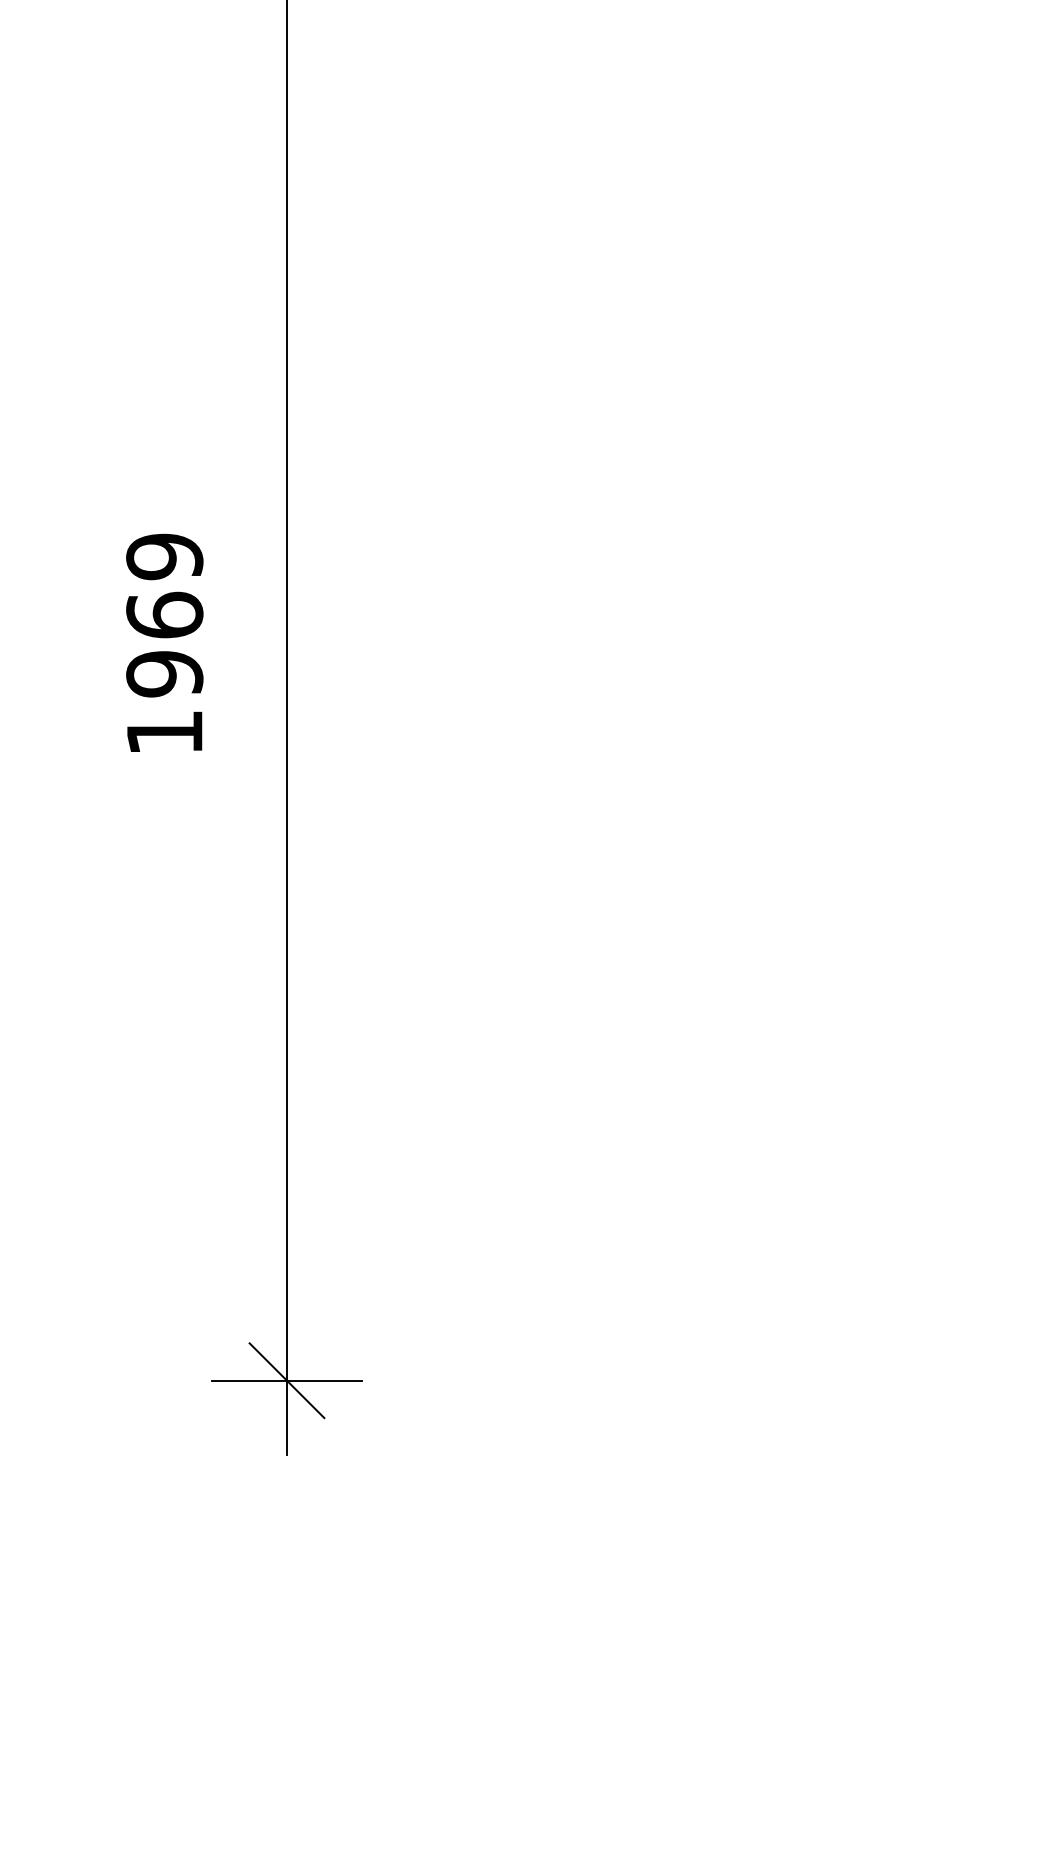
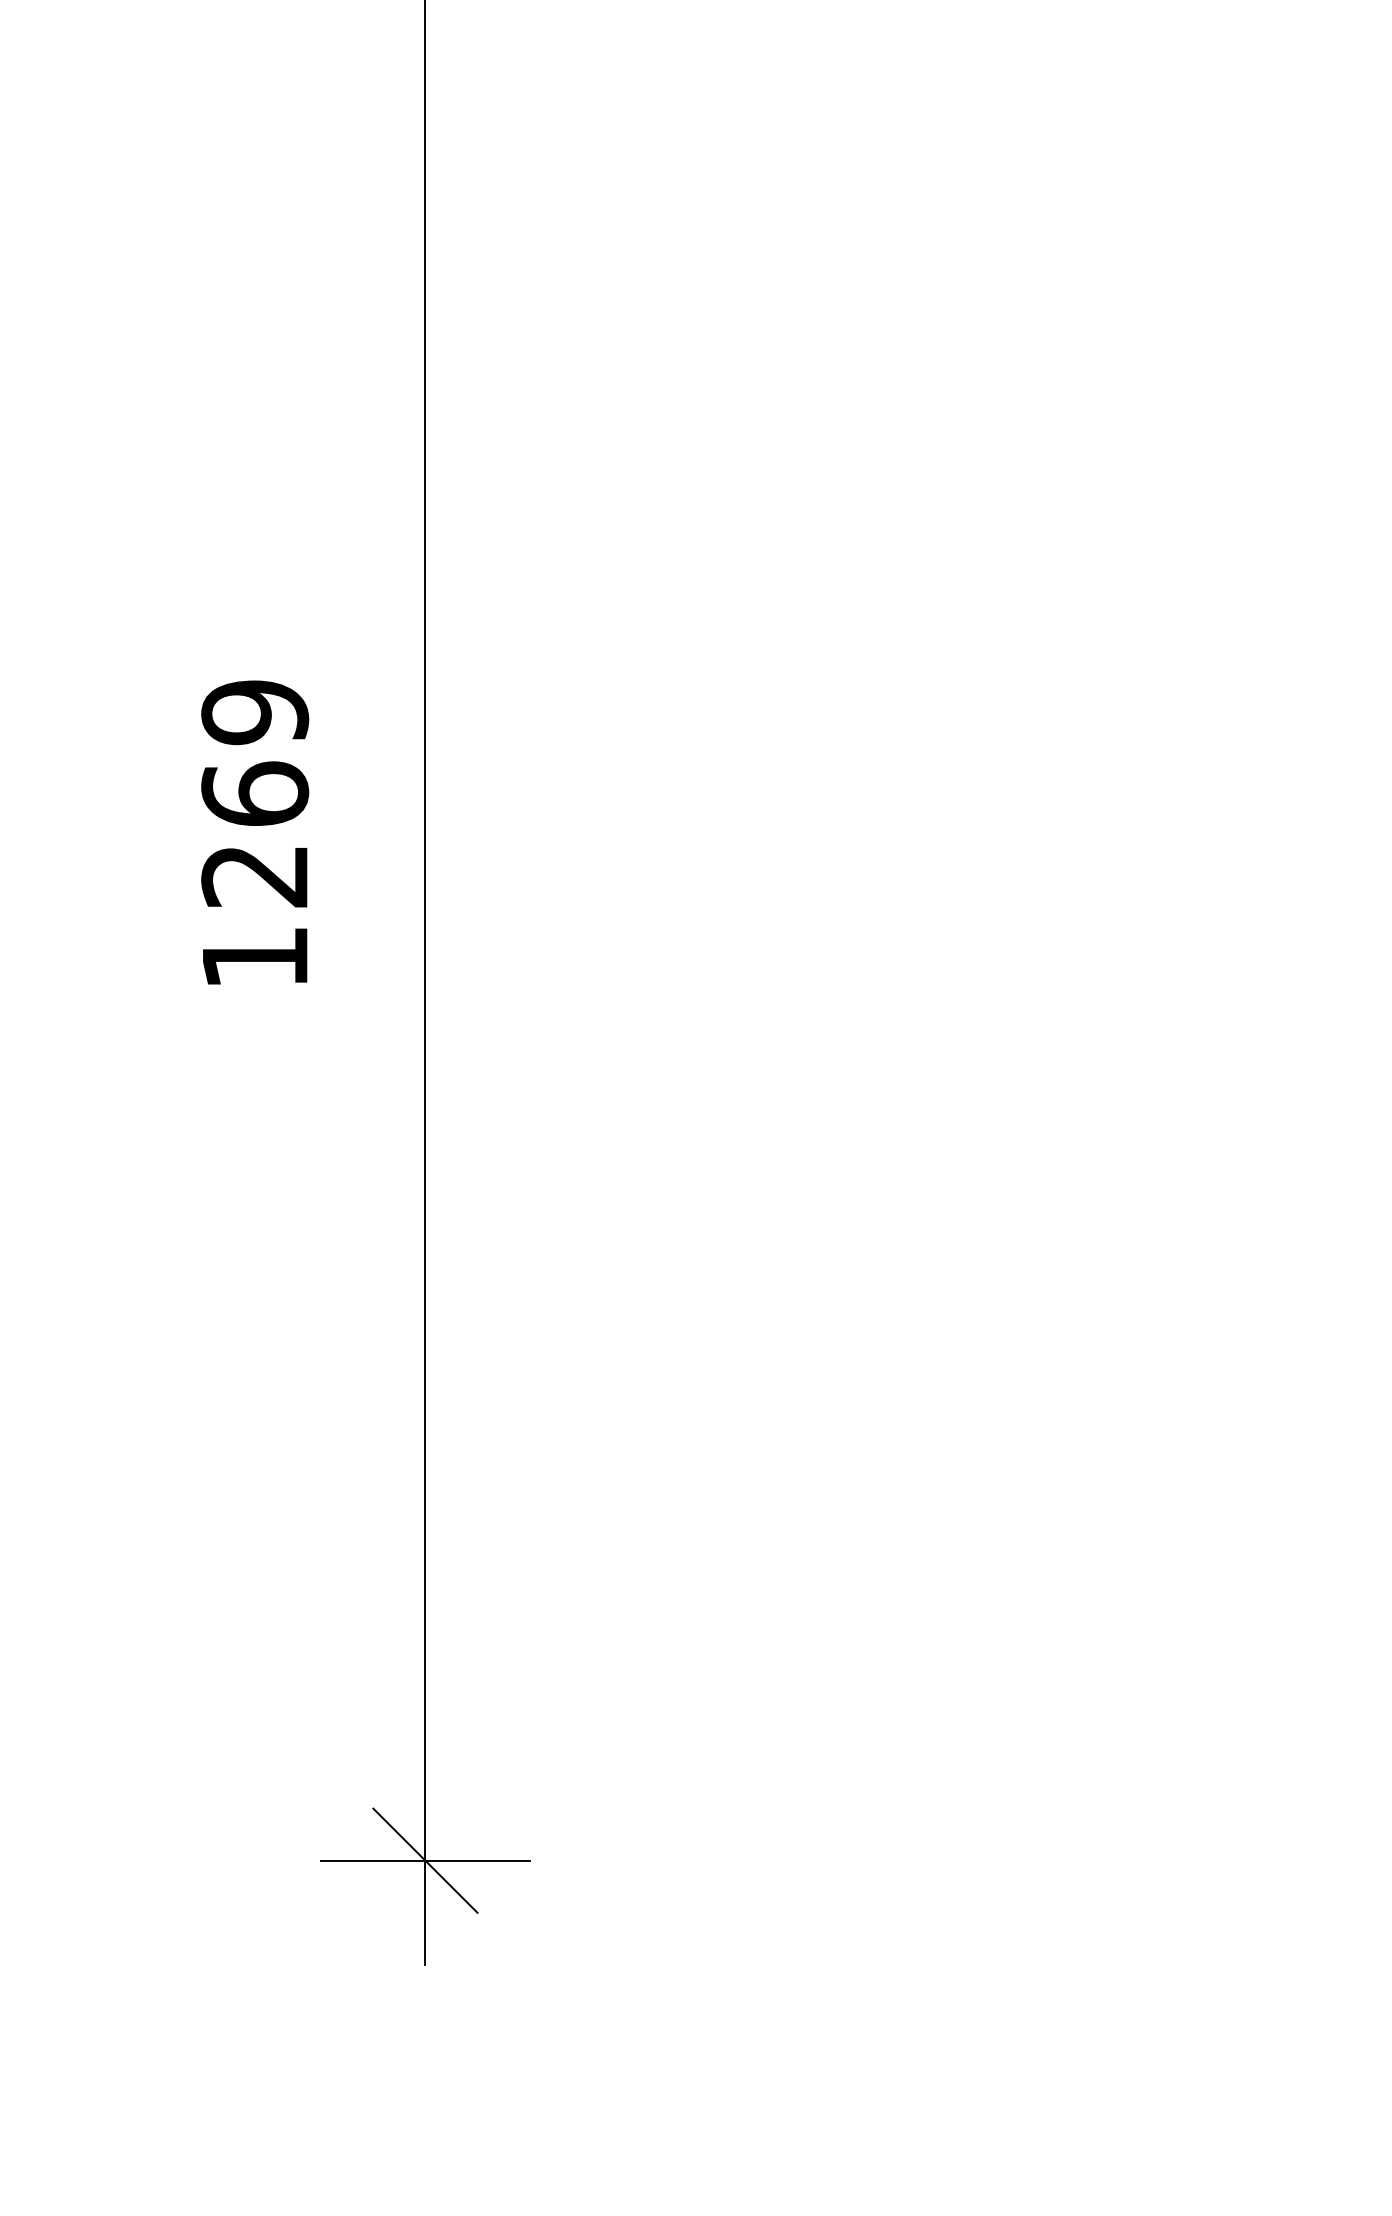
text: (164, 674) -> (254, 876), 1969 -> 1269

